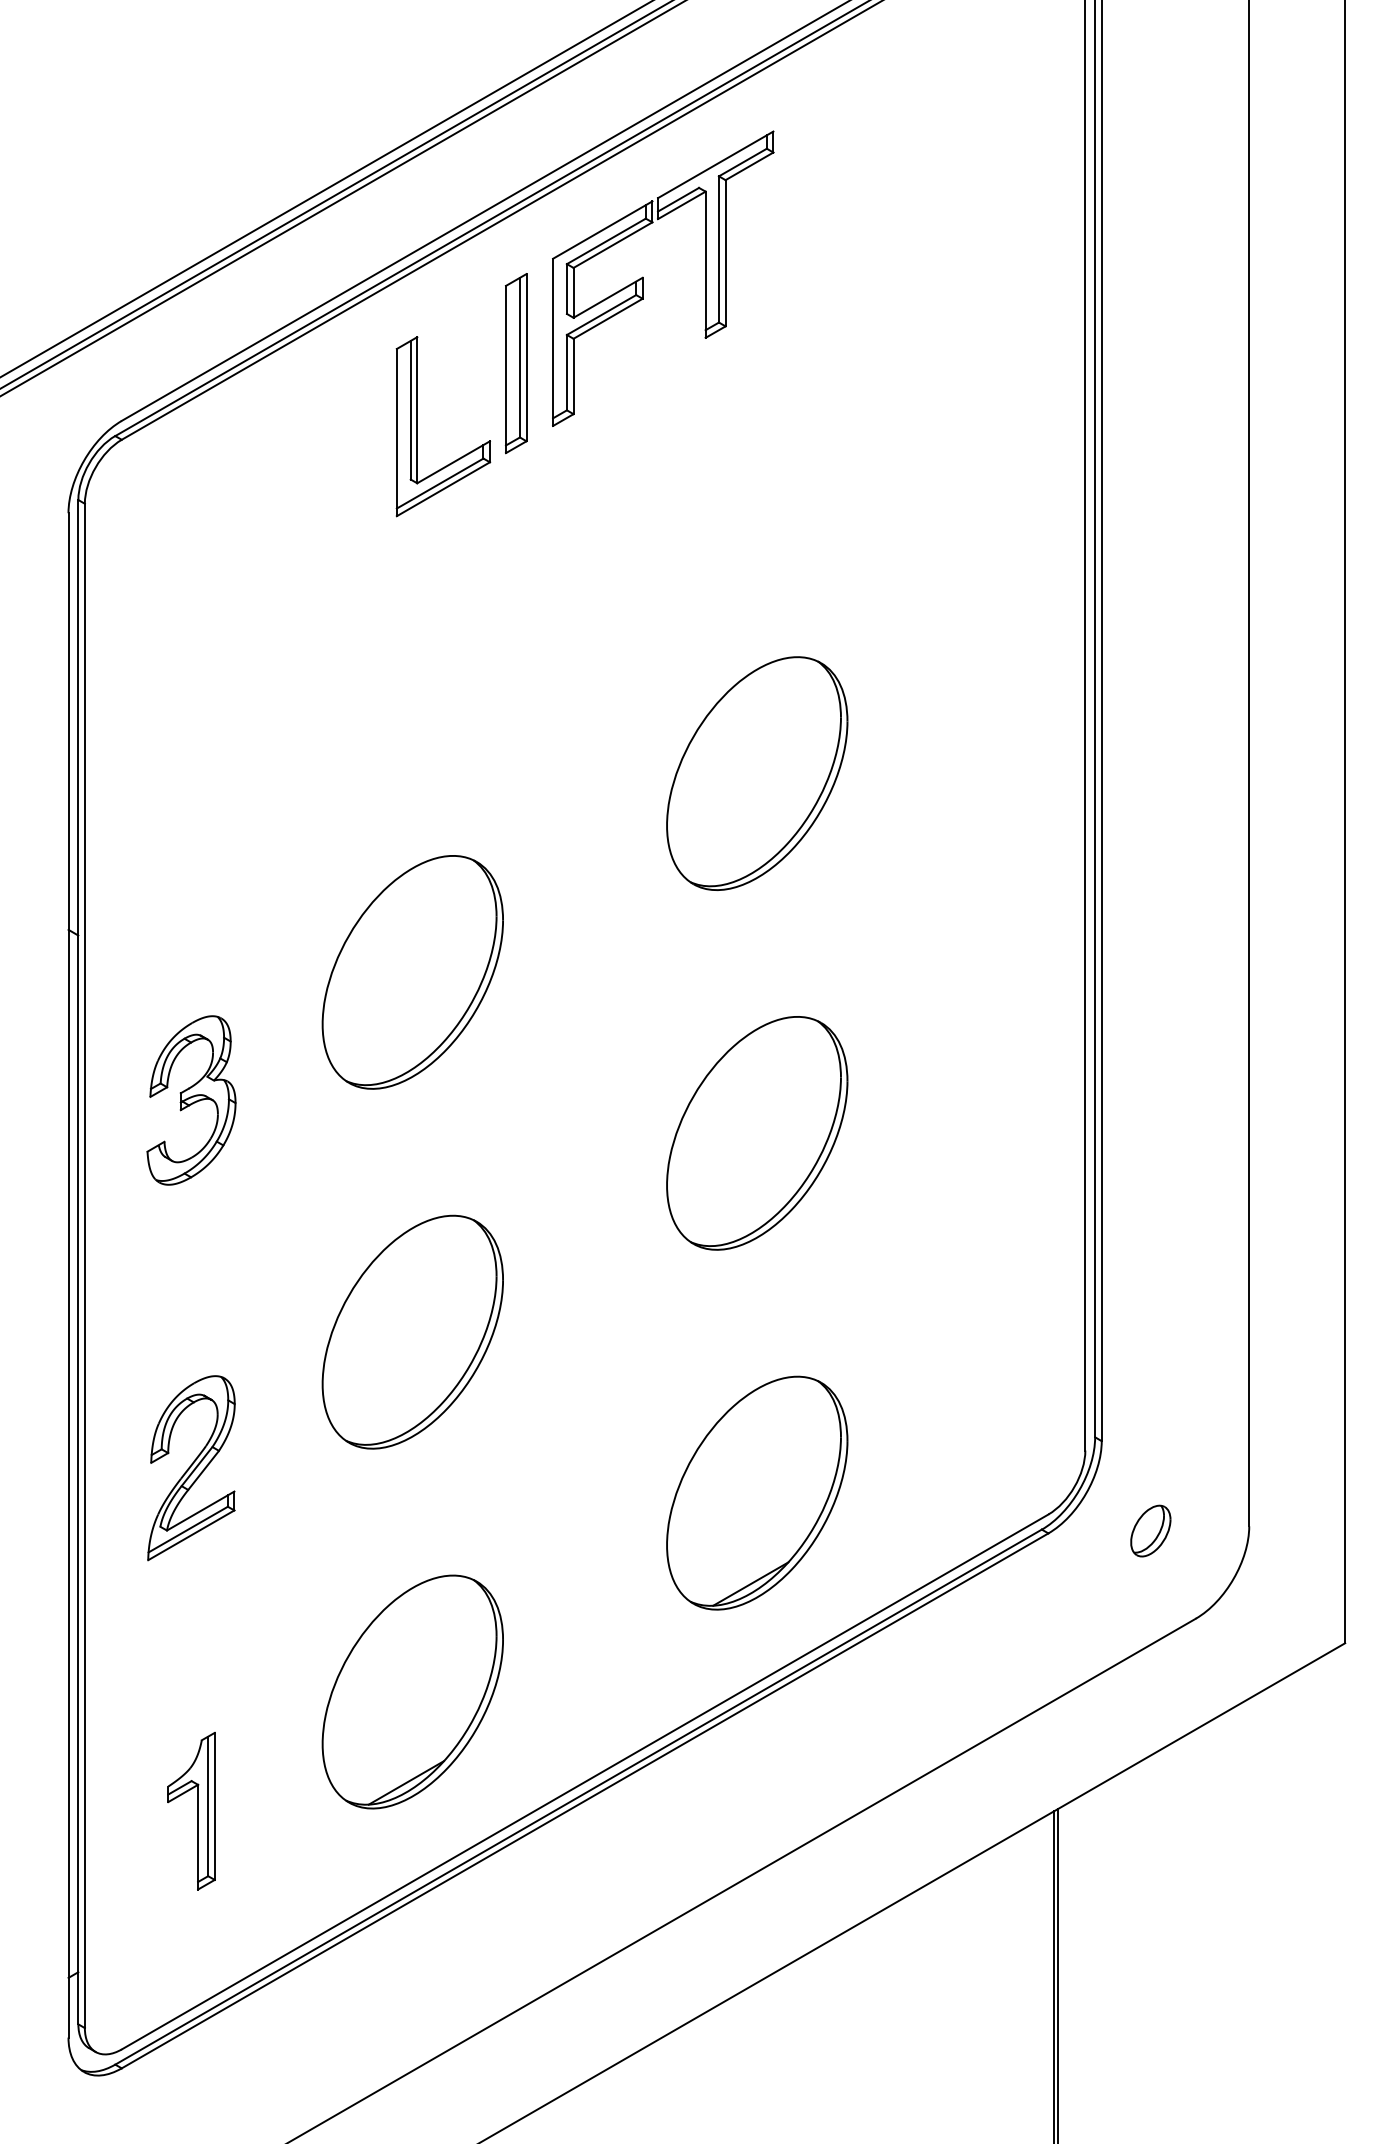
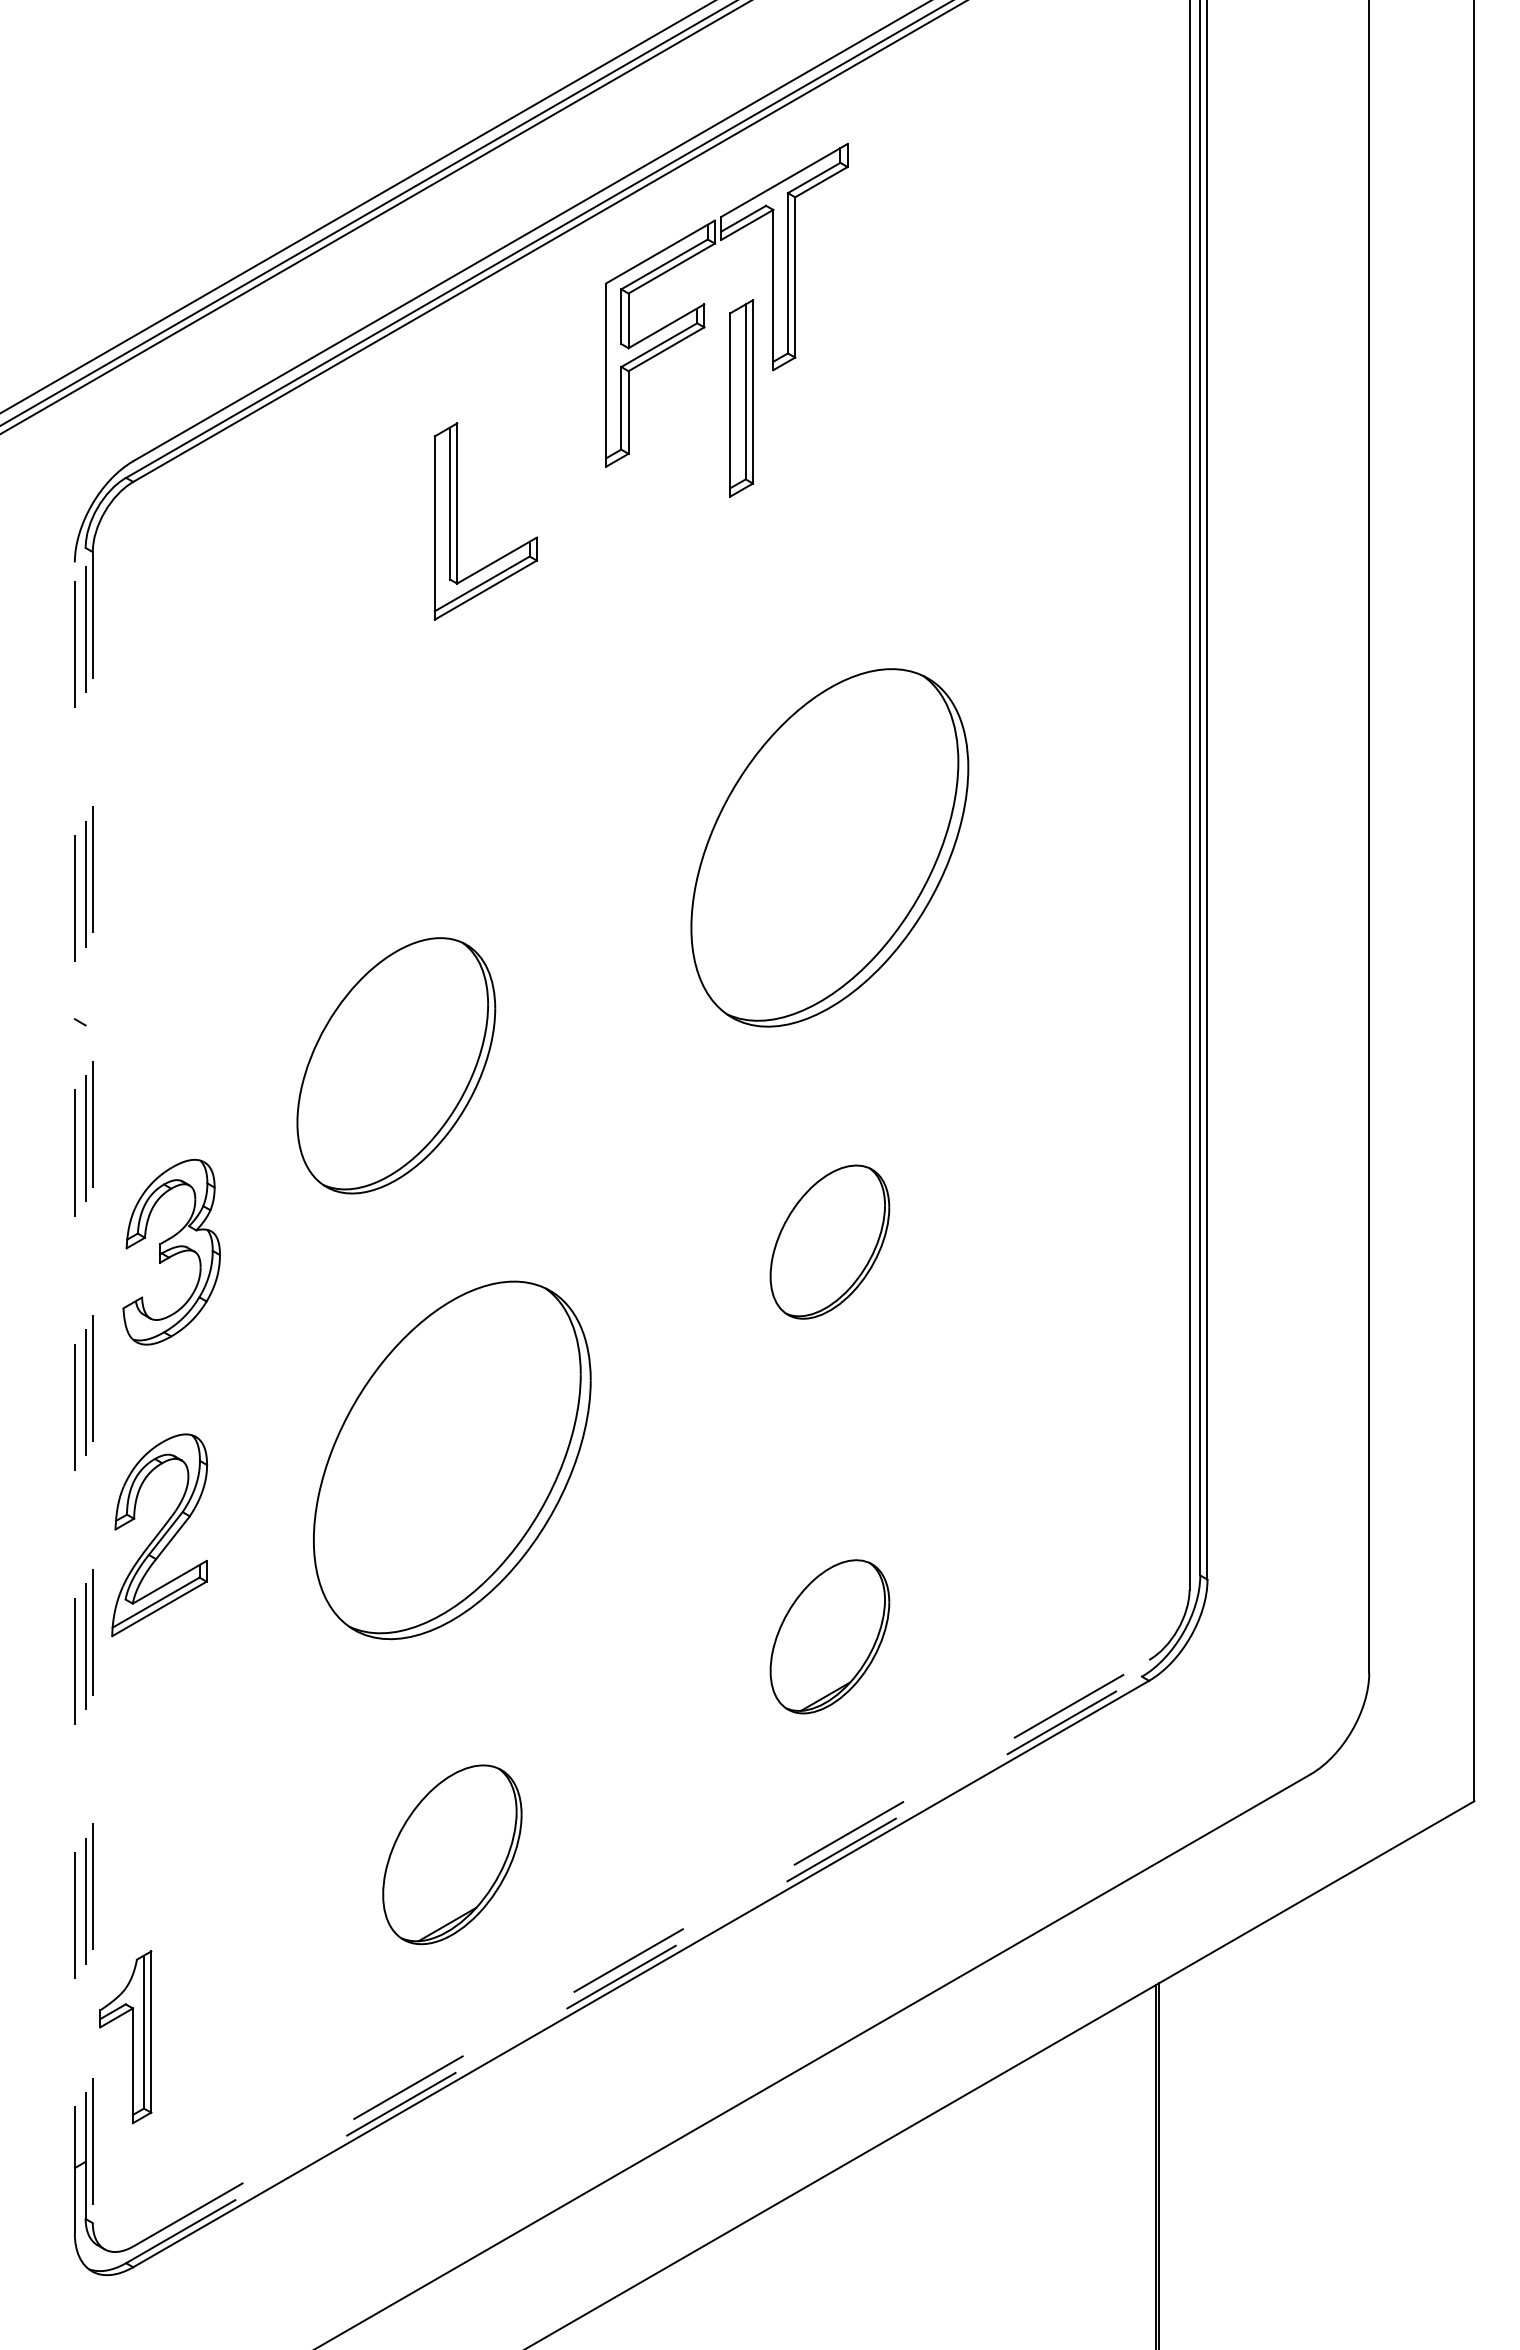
part: (516, 363) -> (741, 398), moved
part: (417, 426) -> (457, 521), moved
part: (756, 773) -> (829, 847), size x1.4
part: (412, 972) -> (396, 1065), moved
part: (191, 1100) -> (171, 1252), moved
part: (756, 1132) -> (829, 1241), size x0.6
line: (78, 1262) -> (85, 1383), solid -> dashed
line: (84, 1265) -> (92, 1387), solid -> dashed
line: (68, 1274) -> (74, 1397), solid -> dashed
part: (412, 1331) -> (452, 1459), size x1.4
part: (191, 1468) -> (159, 1535), moved
part: (756, 1492) -> (829, 1636), size x0.6
part: (1150, 1530) -> (1260, 1677), removed
part: (412, 1691) -> (452, 1854), size x0.7
line: (585, 1782) -> (641, 1953), solid -> dashed
line: (579, 1796) -> (634, 1969), solid -> dashed
part: (197, 1811) -> (132, 2037), moved

